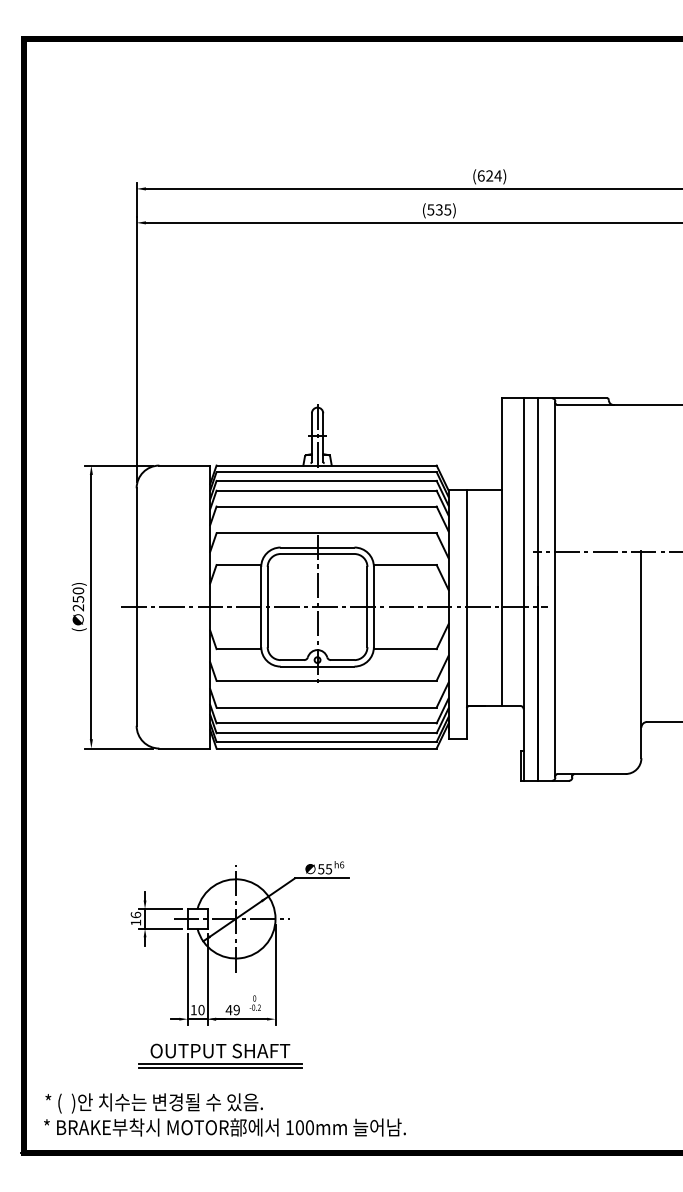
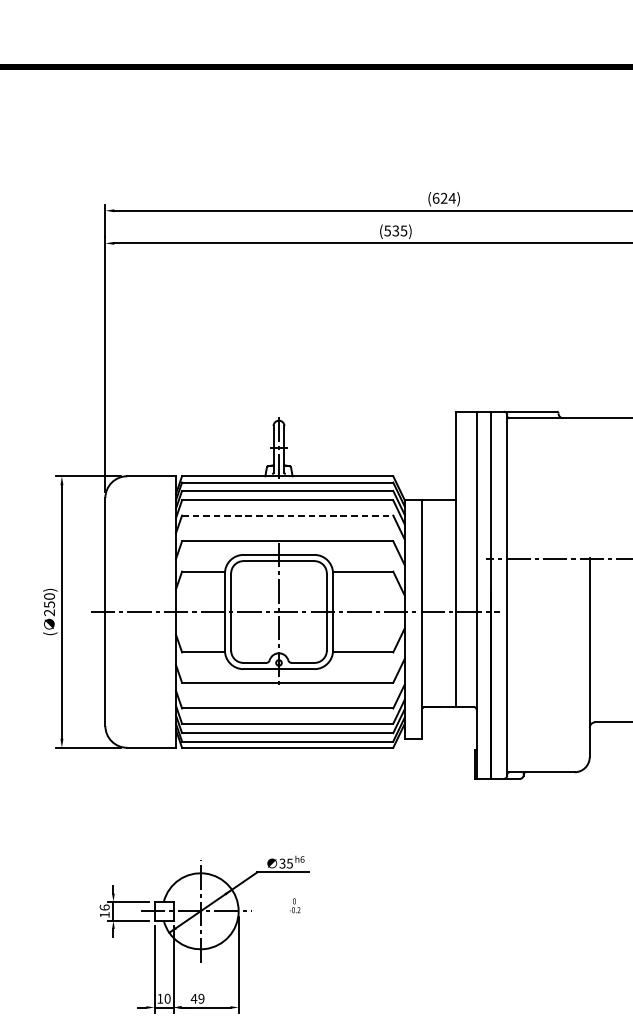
line: (327, 506) -> (288, 515), solid -> dashed
text: (321, 868) -> (282, 862), 55 -> 35
text: (254, 1002) -> (294, 905), moved

